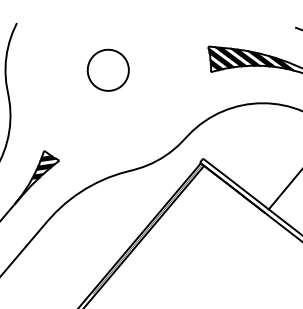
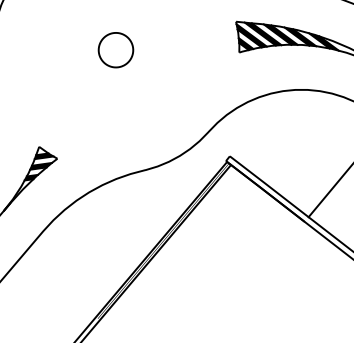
part: (107, 69) -> (115, 49), size x0.7

